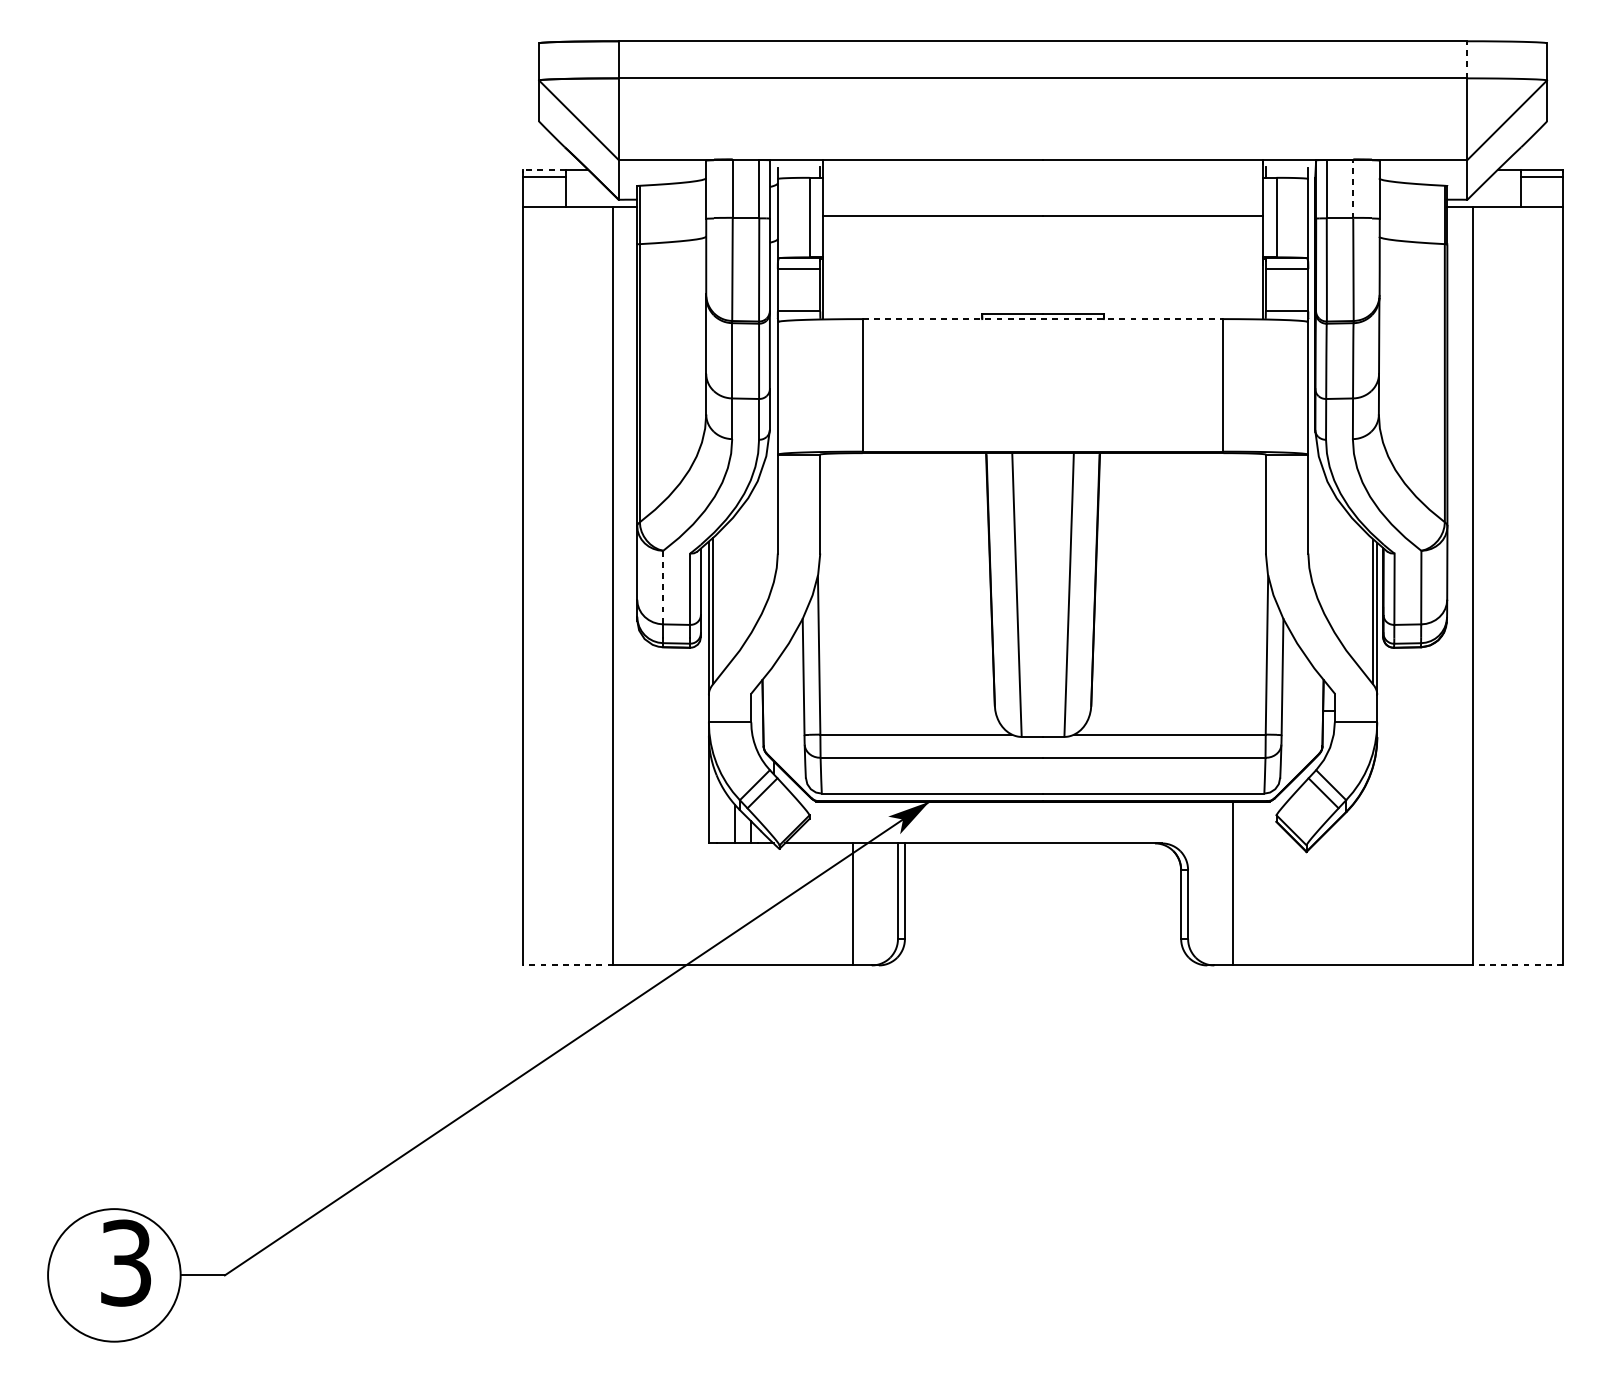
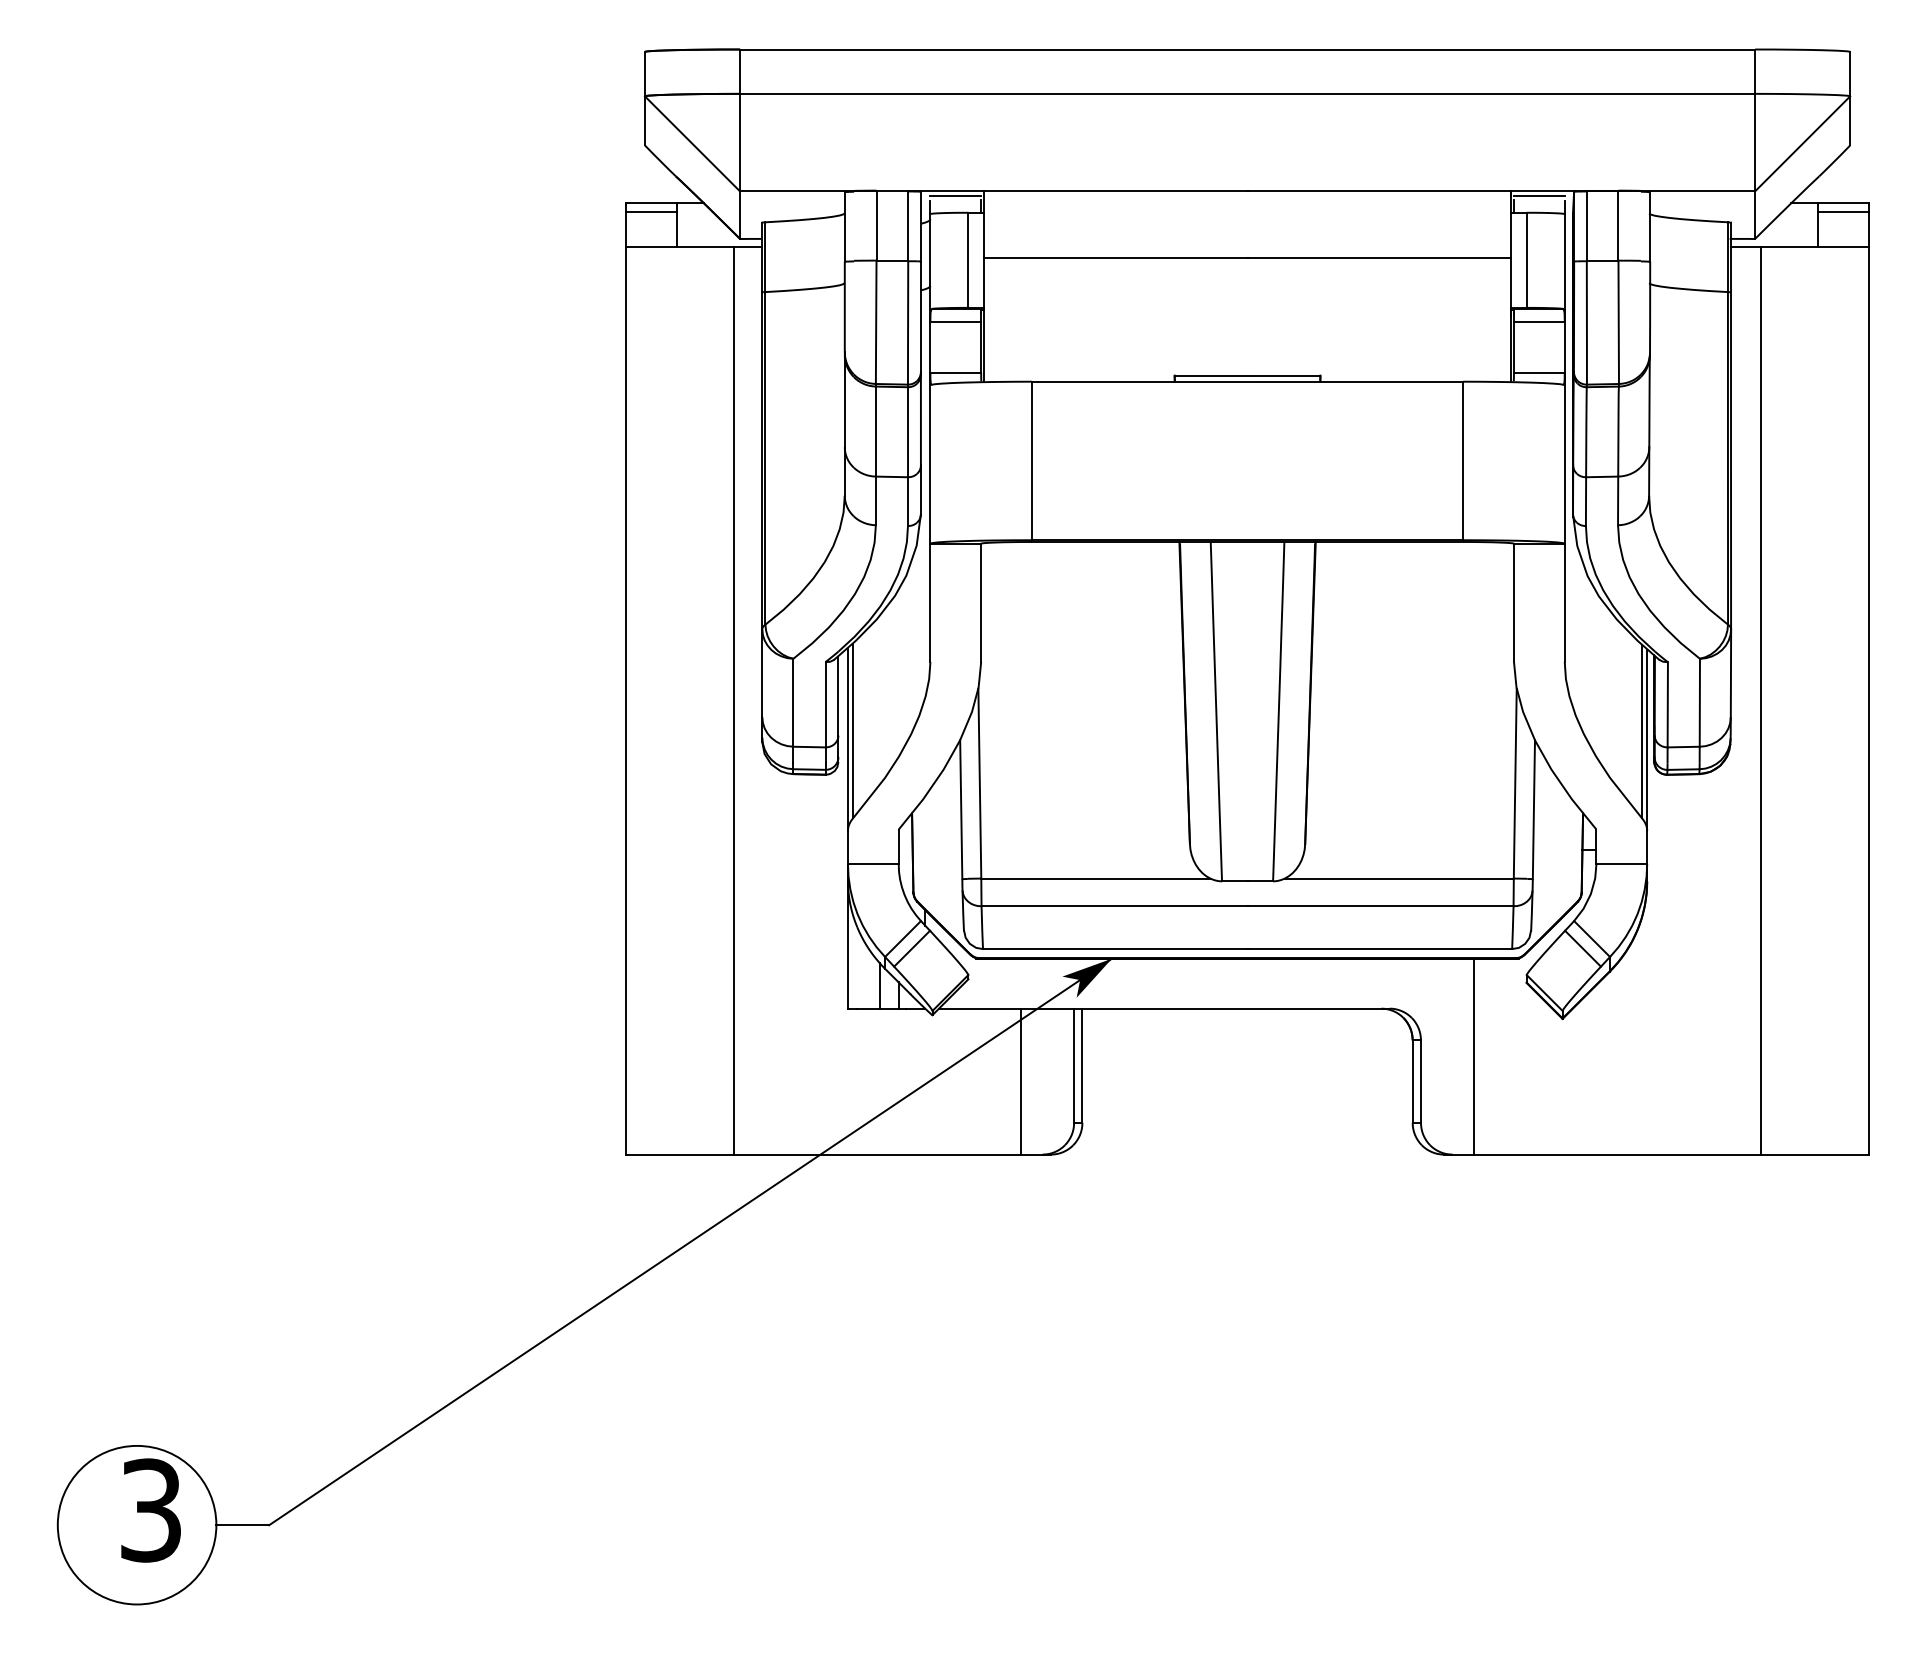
line: (1467, 59) -> (1755, 71), dashed -> solid
line: (798, 163) -> (955, 195), added
line: (1287, 163) -> (1539, 195), added
line: (543, 170) -> (650, 203), dashed -> solid
line: (1353, 189) -> (1618, 226), dashed -> solid
line: (1043, 318) -> (1247, 381), dashed -> solid
line: (663, 587) -> (793, 702), dashed -> solid
line: (567, 965) -> (679, 1154), dashed -> solid
line: (1518, 965) -> (1815, 1154), dashed -> solid

